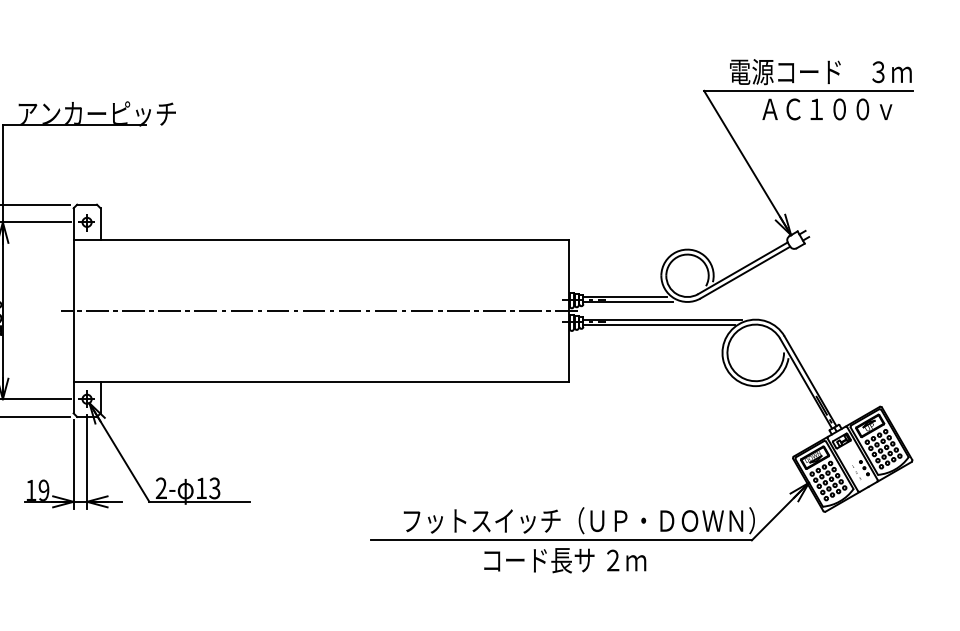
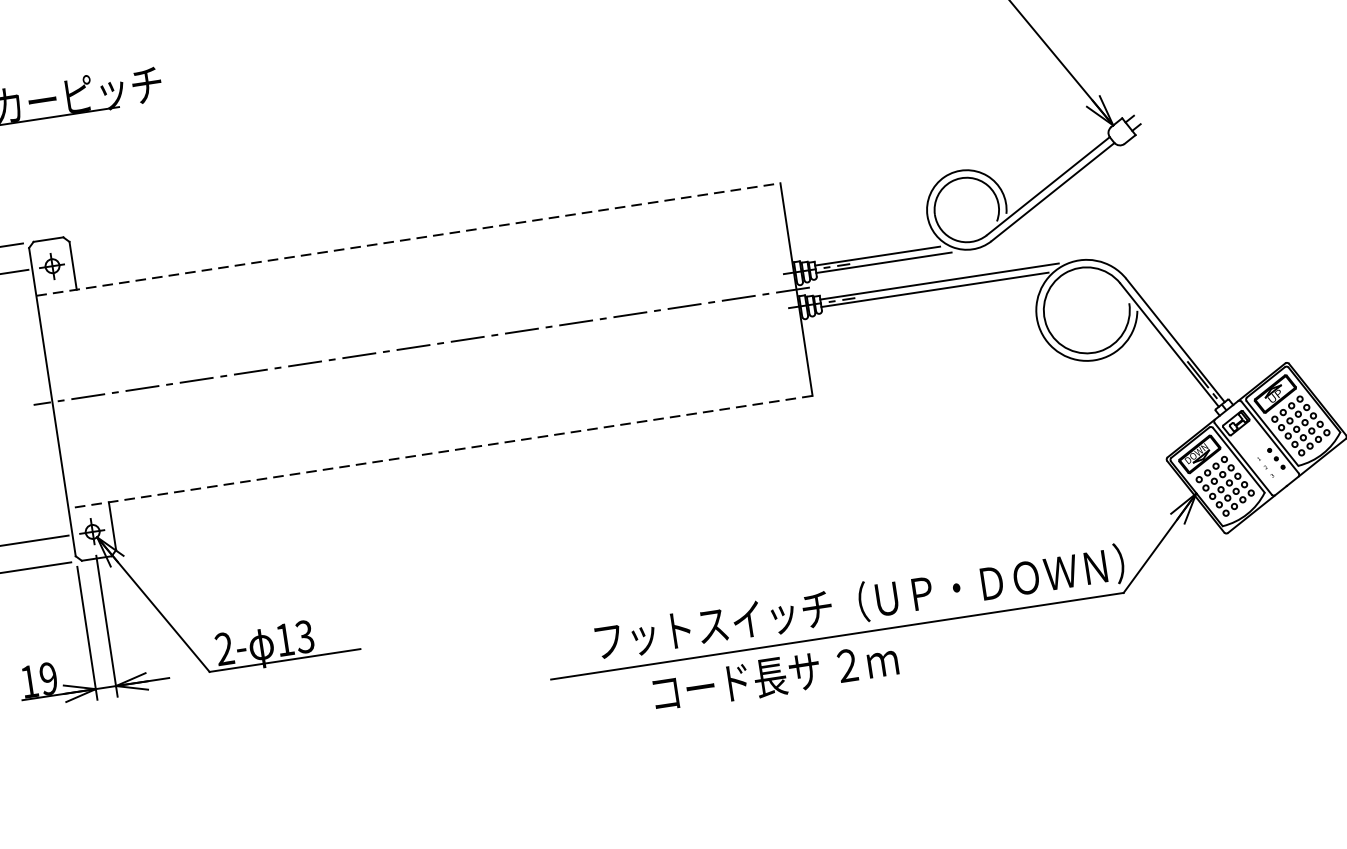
line: (321, 240) -> (408, 240), solid -> dashed
line: (321, 381) -> (440, 451), solid -> dashed
text: (565, 560) -> (776, 676), moved

